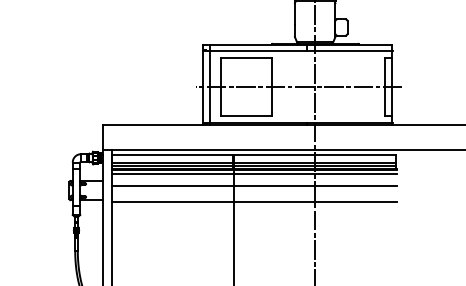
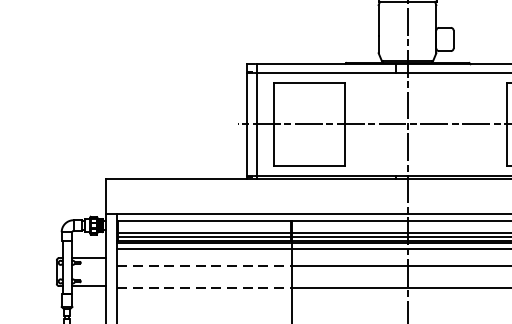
line: (173, 185) -> (205, 264), solid -> dashed
line: (173, 201) -> (205, 287), solid -> dashed

